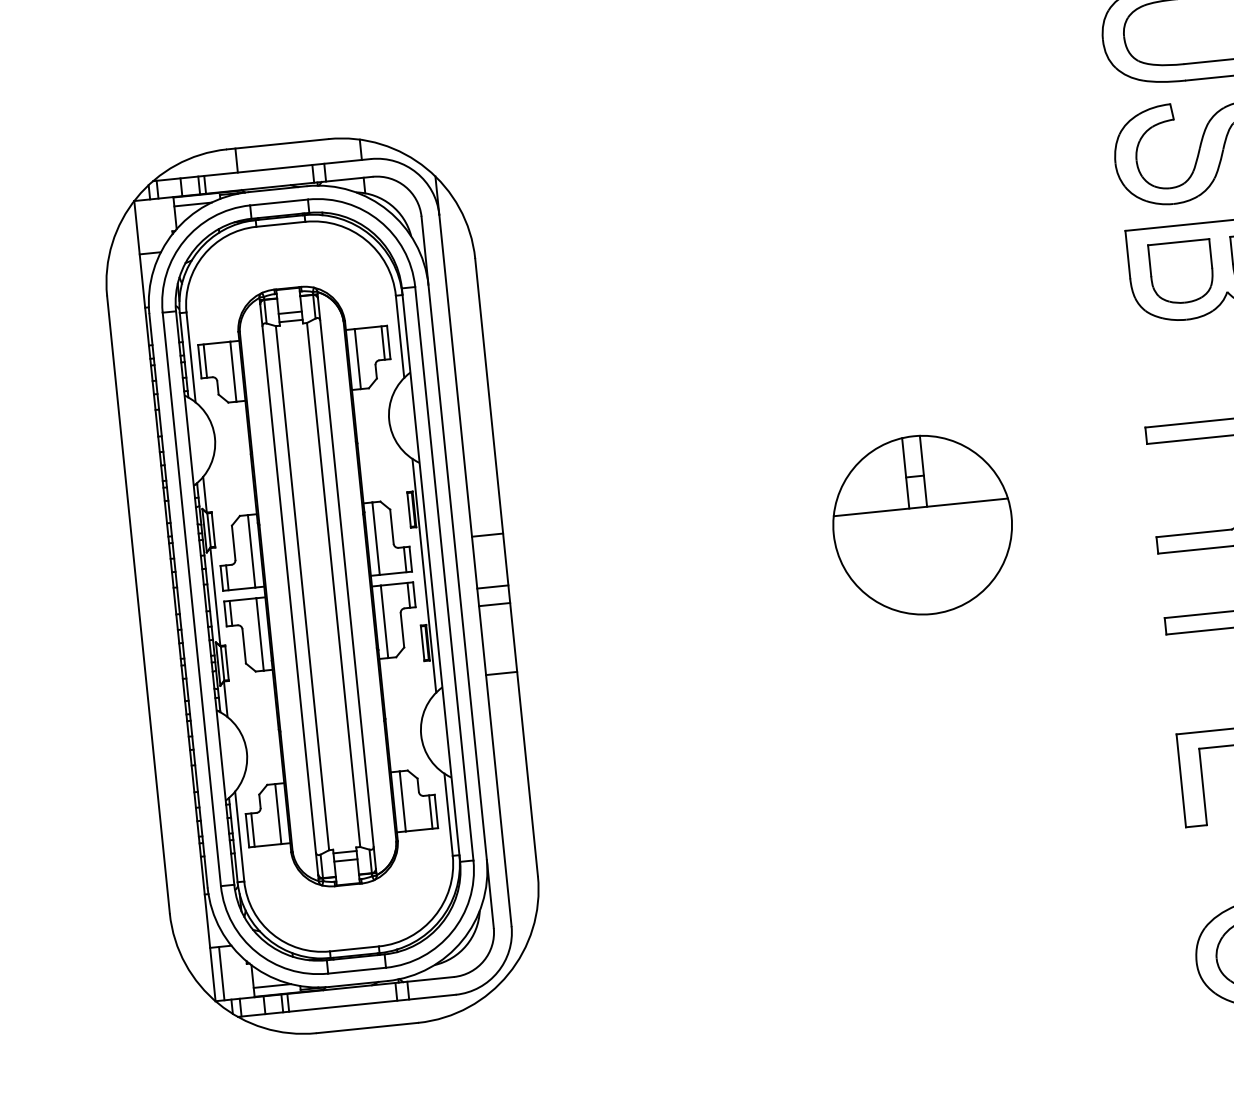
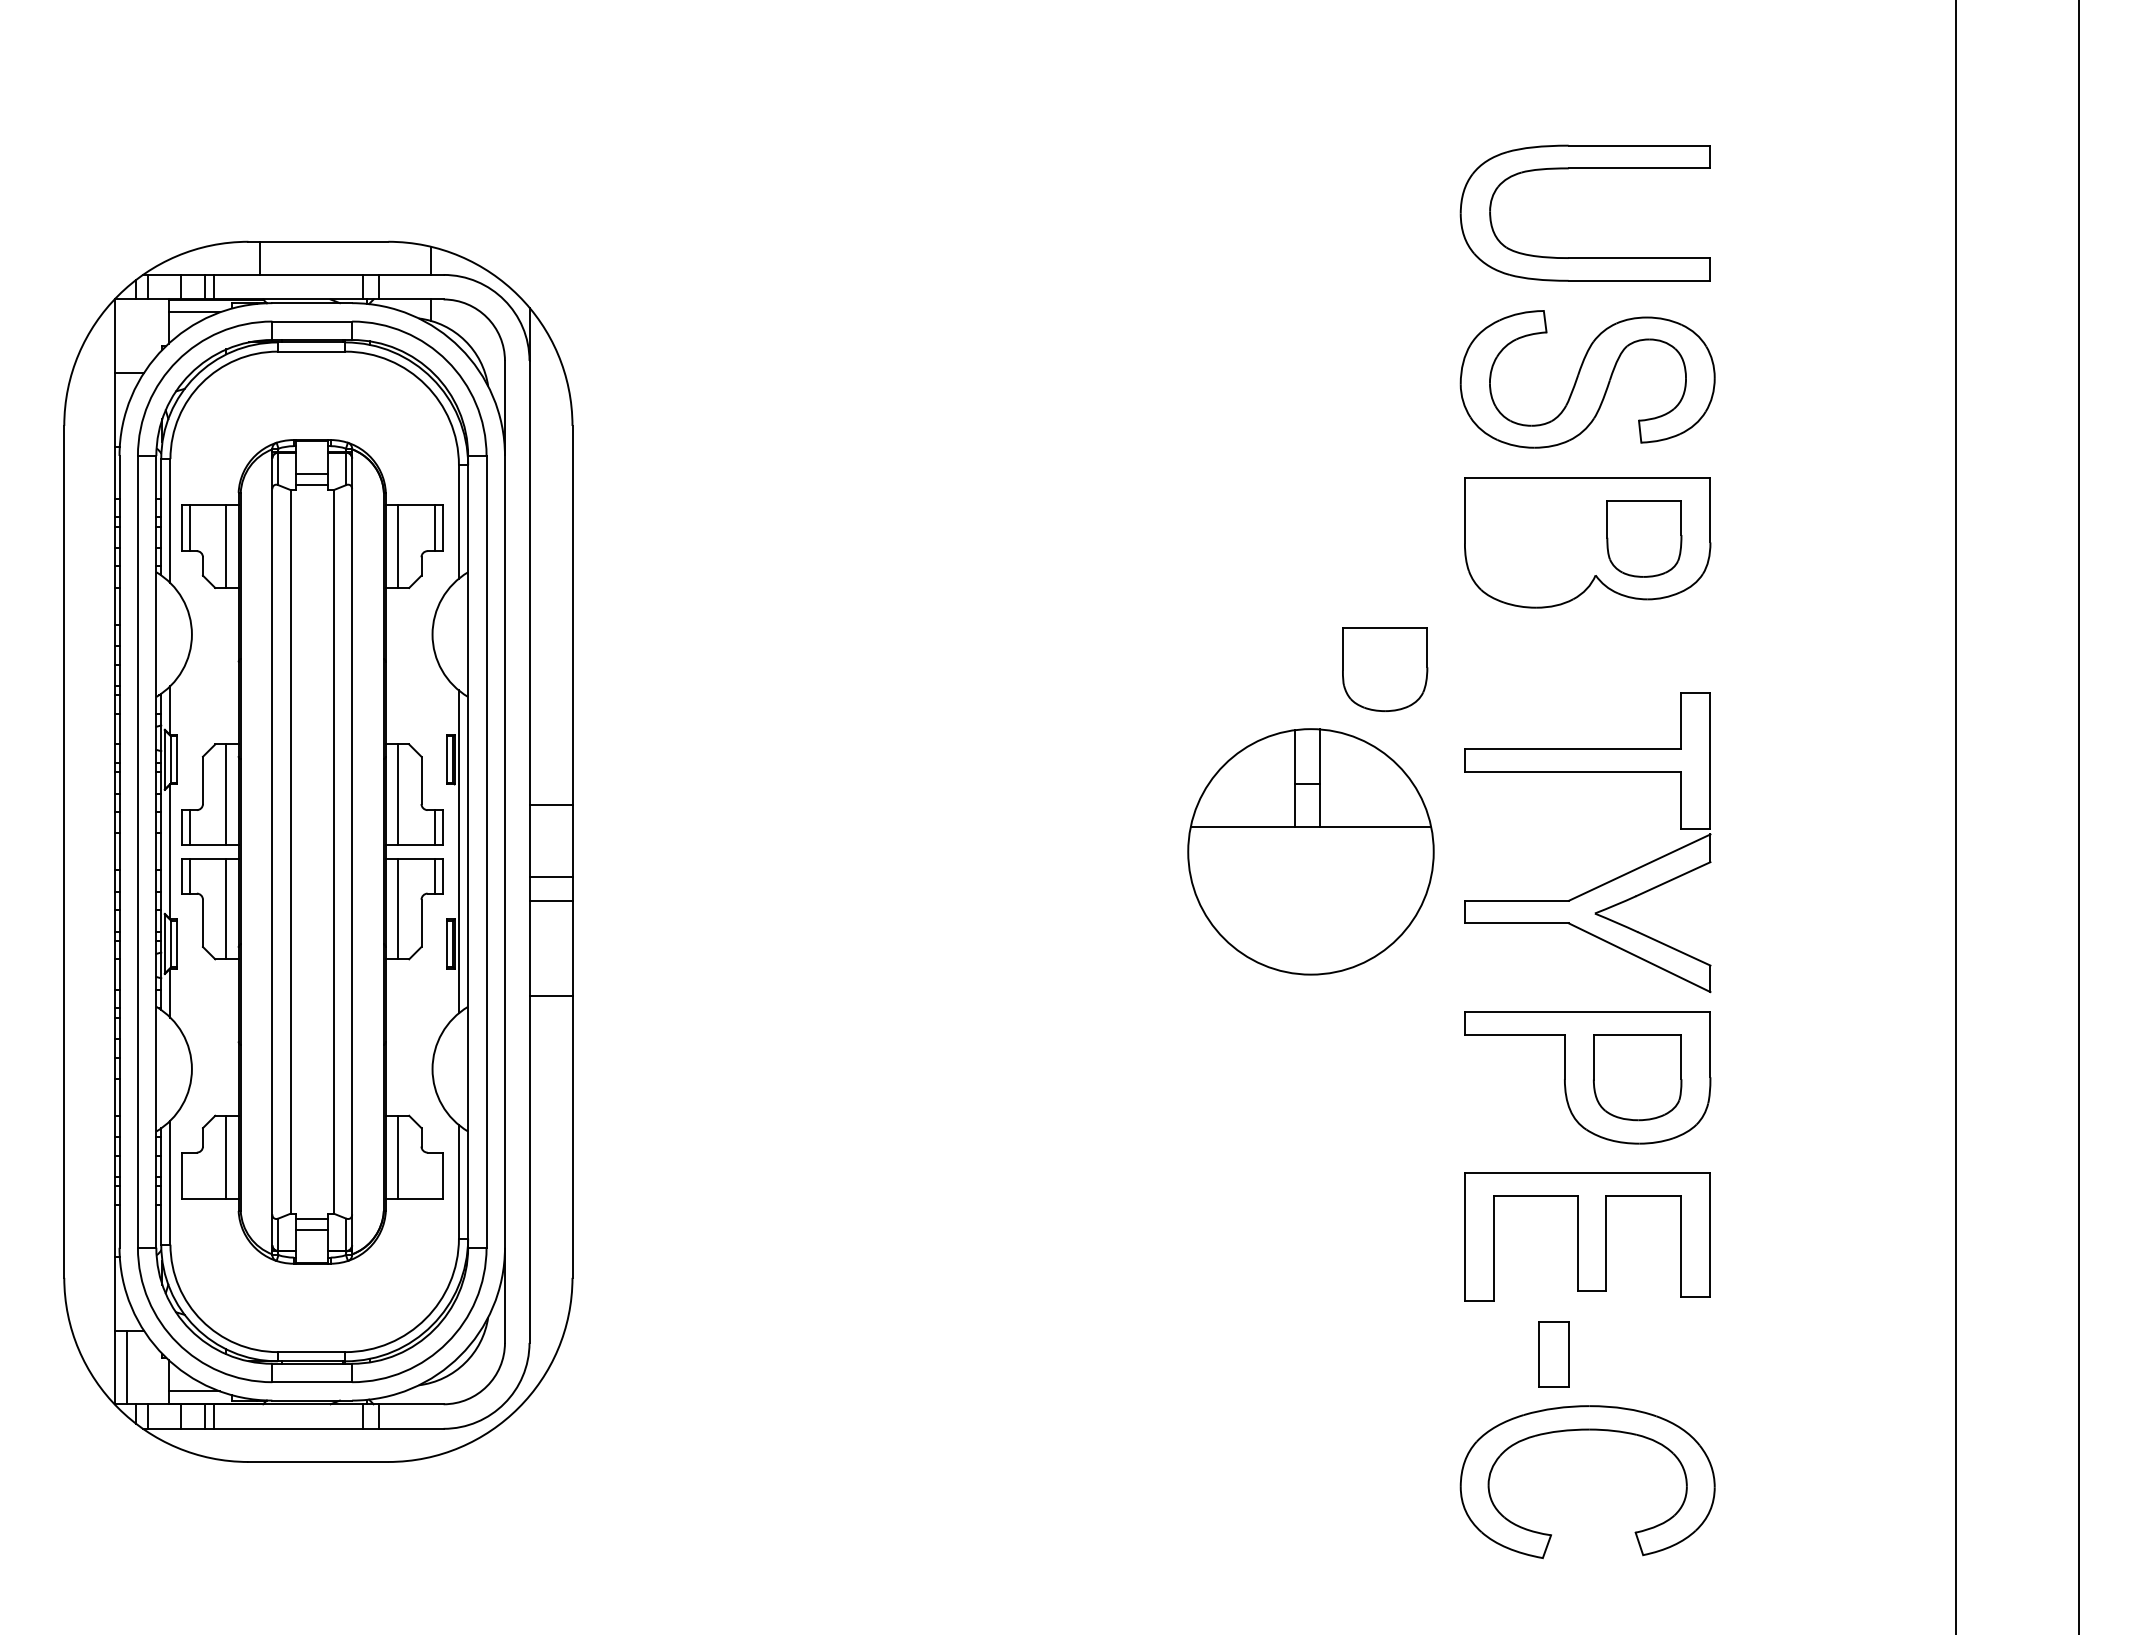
part: (1182, 272) -> (1385, 669), moved
part: (922, 524) -> (1310, 851), moved
line: (431, 811) -> (435, 1175), removed
line: (252, 830) -> (189, 1175), removed

